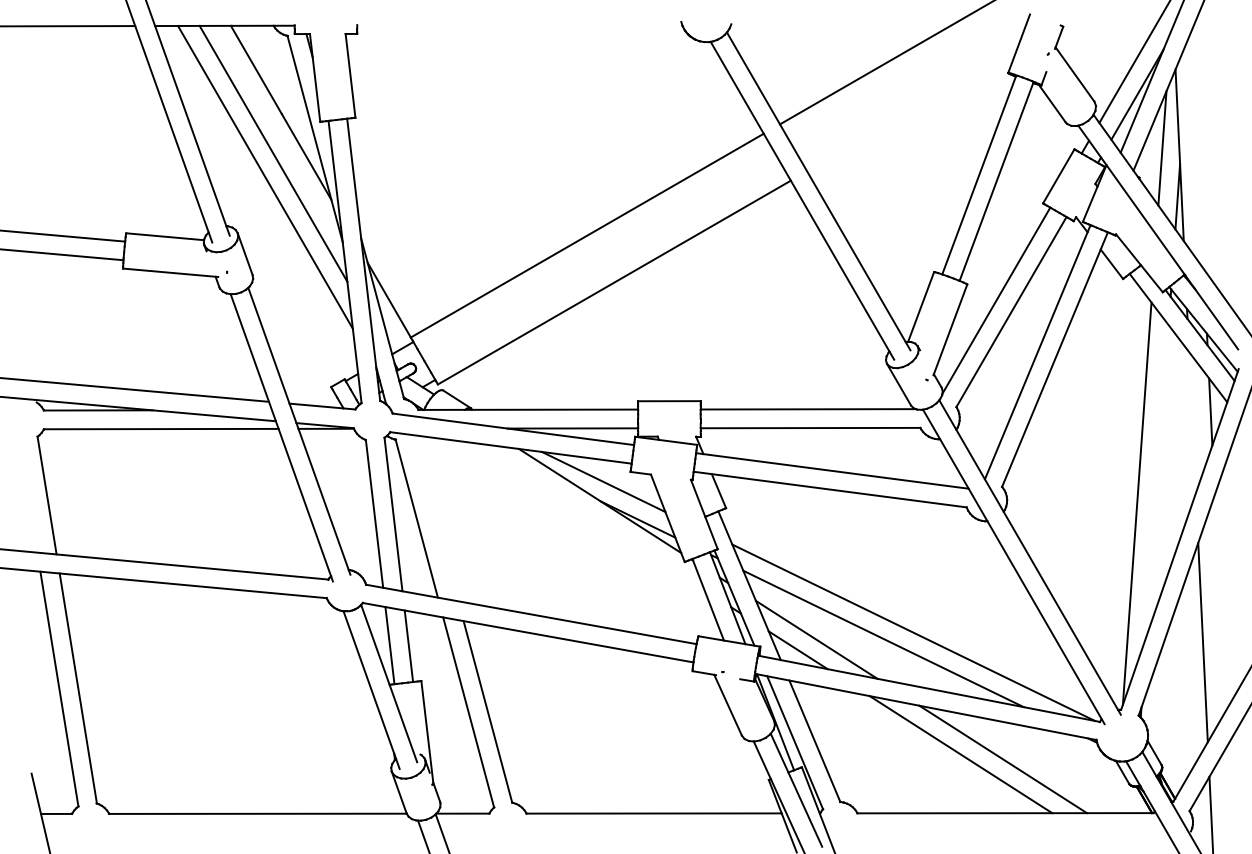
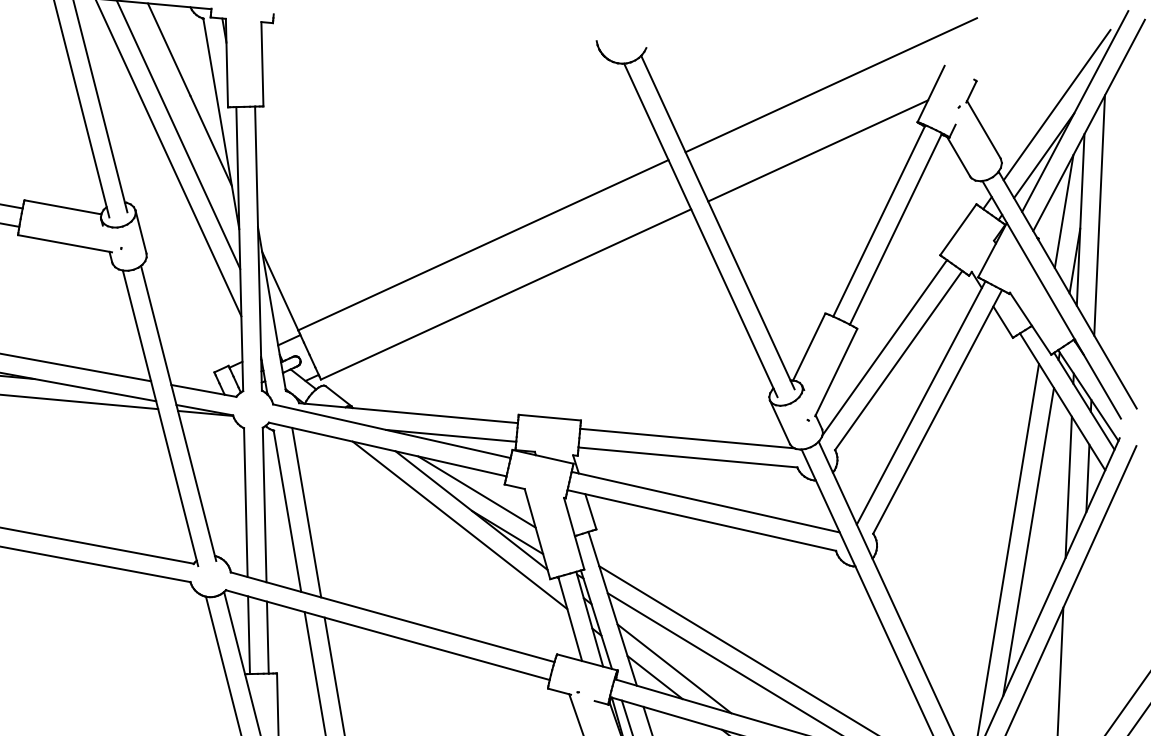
line: (911, 110) -> (817, 150), added
line: (1197, 149) -> (1098, 215), added
line: (1192, 422) -> (1068, 487), added
line: (1157, 480) -> (1028, 541), added
line: (589, 516) -> (459, 525), added
line: (435, 518) -> (306, 512), added

